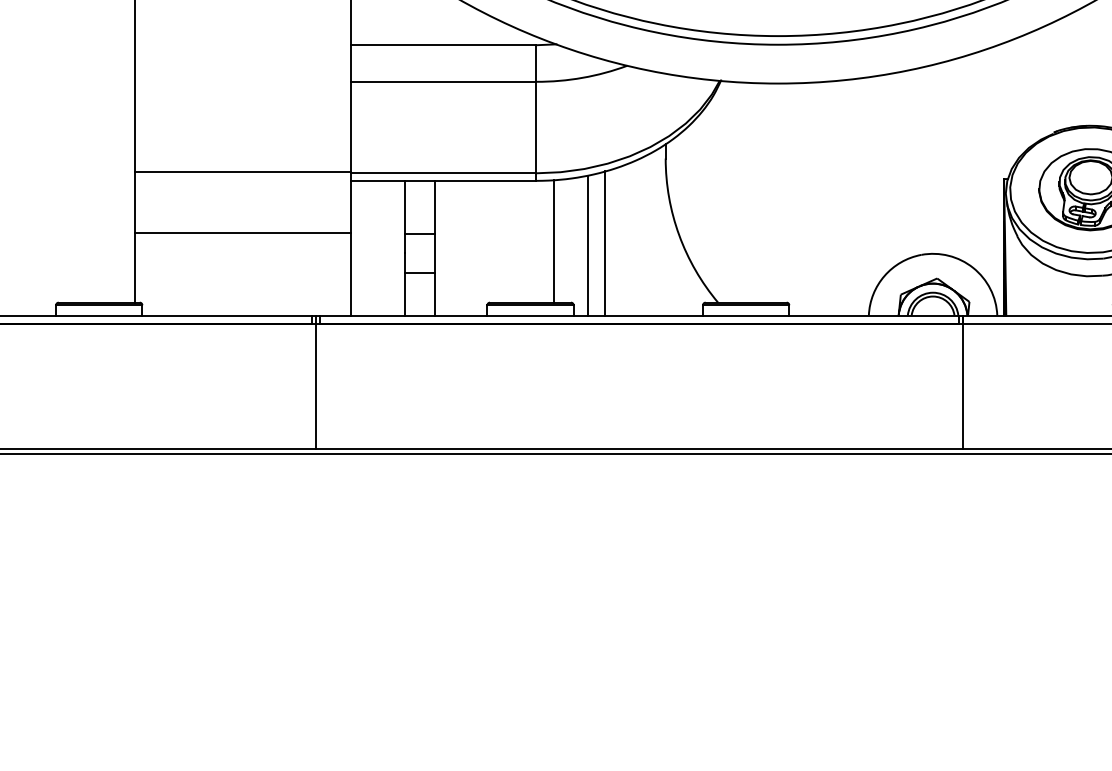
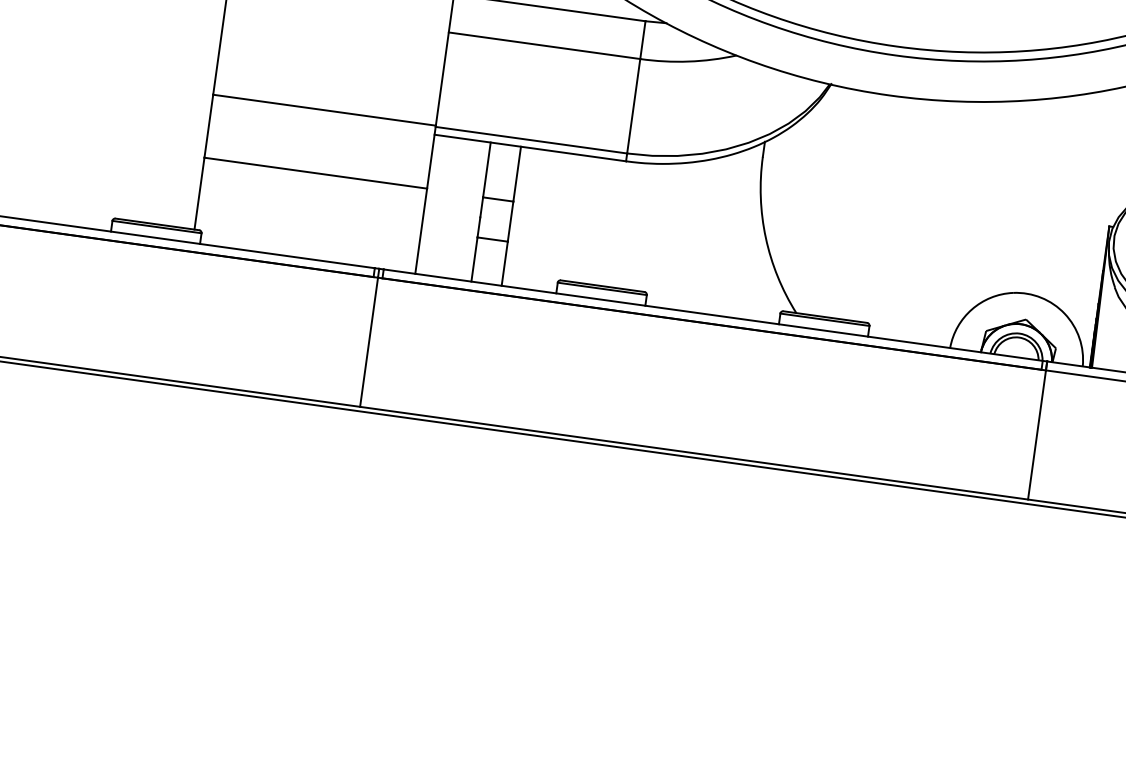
line: (553, 241) -> (635, 226), removed
line: (605, 243) -> (688, 235), removed
line: (588, 245) -> (670, 235), removed

